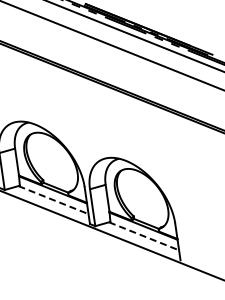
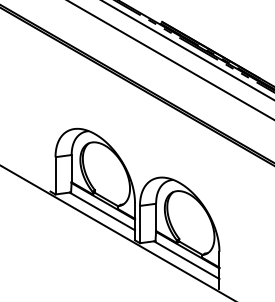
line: (53, 200) -> (102, 211), dashed -> solid
line: (143, 236) -> (186, 260), dashed -> solid

